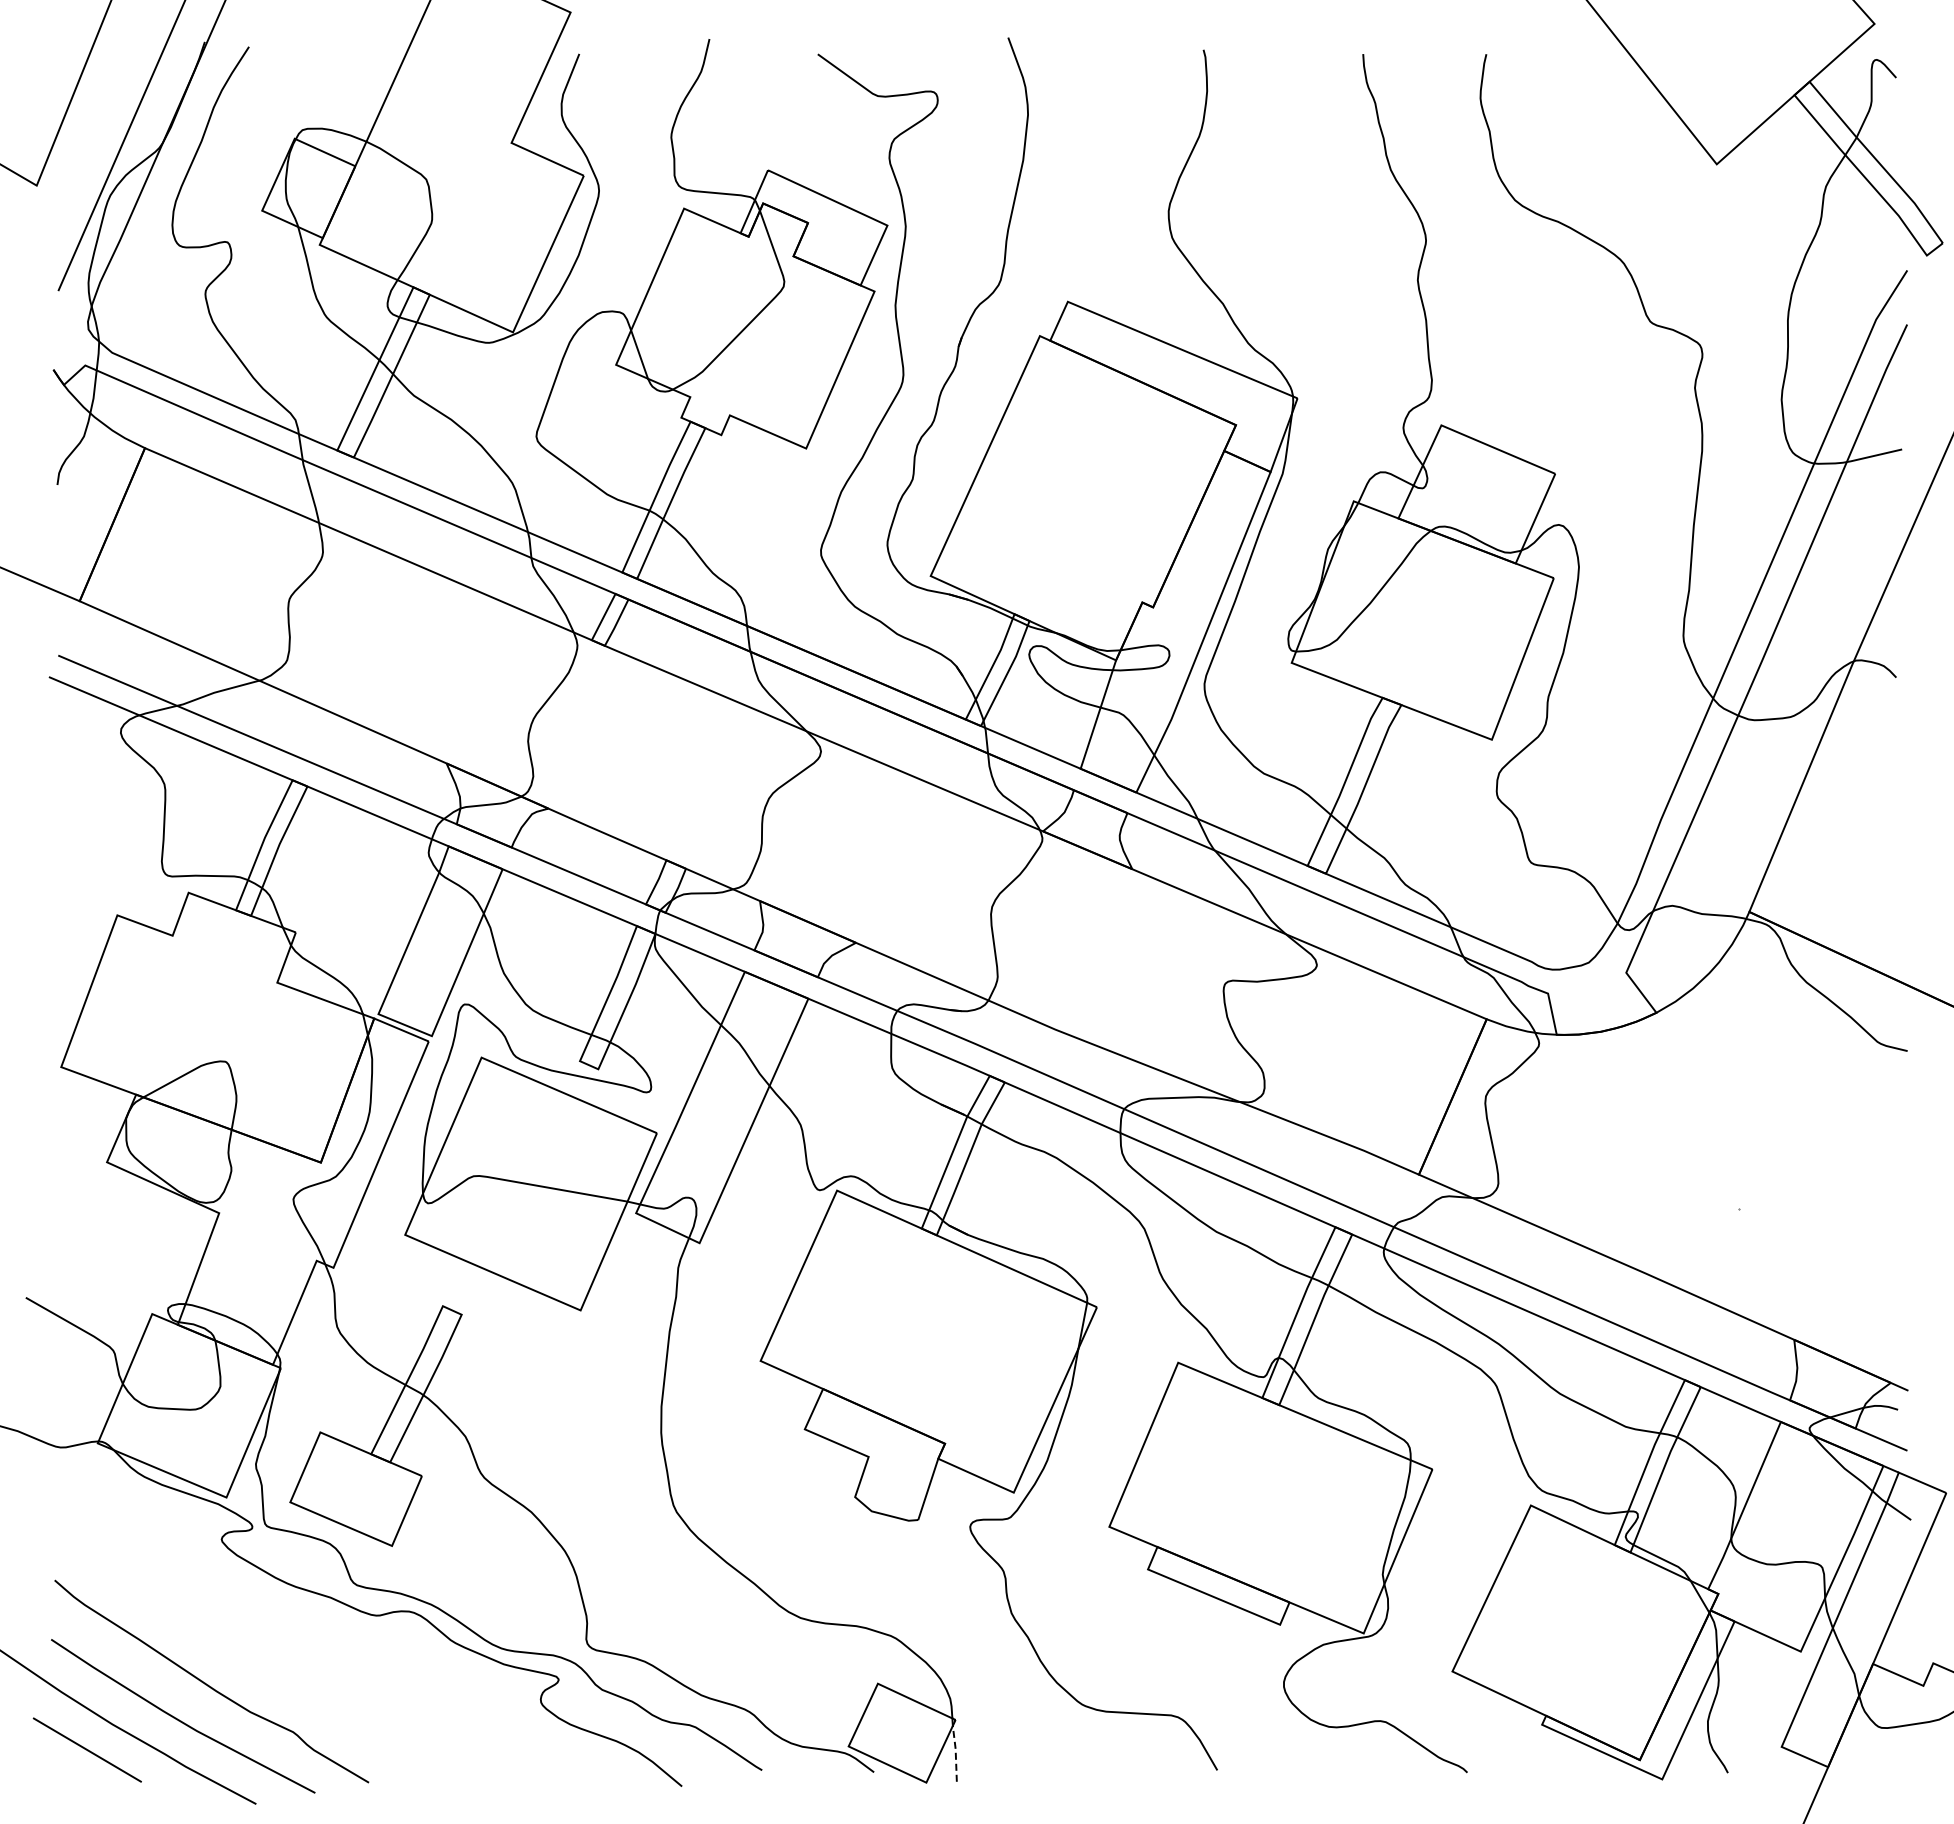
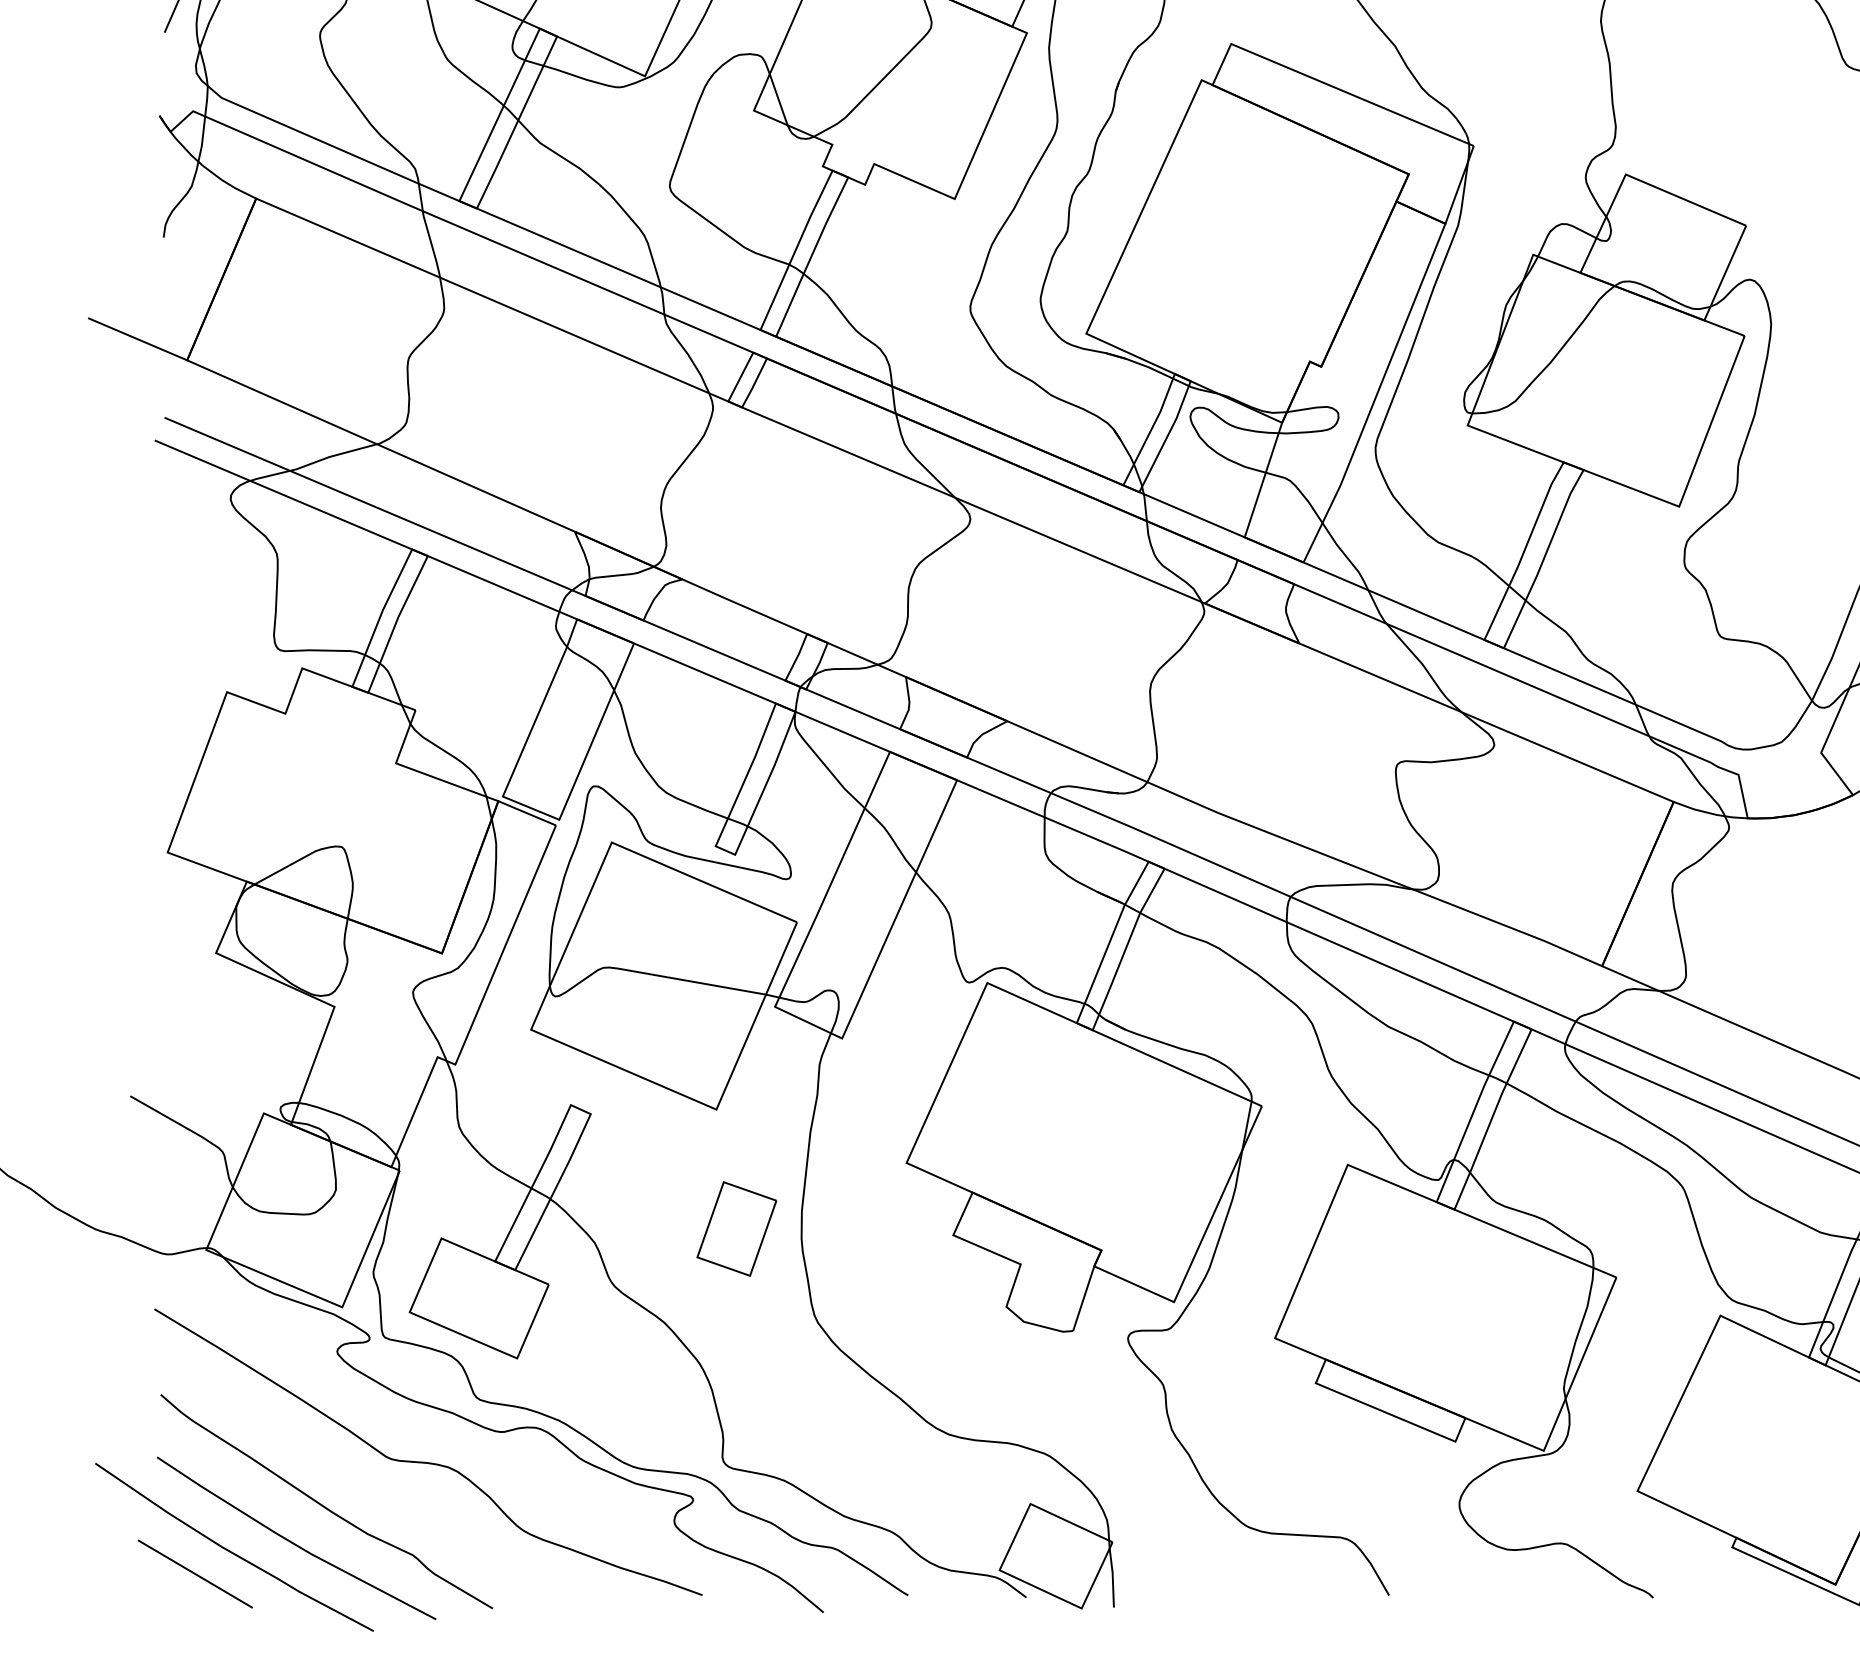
part: (599, 1423) -> (736, 1229), added
curve: (305, 1643) -> (425, 1461), added
line: (955, 1752) -> (1112, 1576), dashed -> solid

